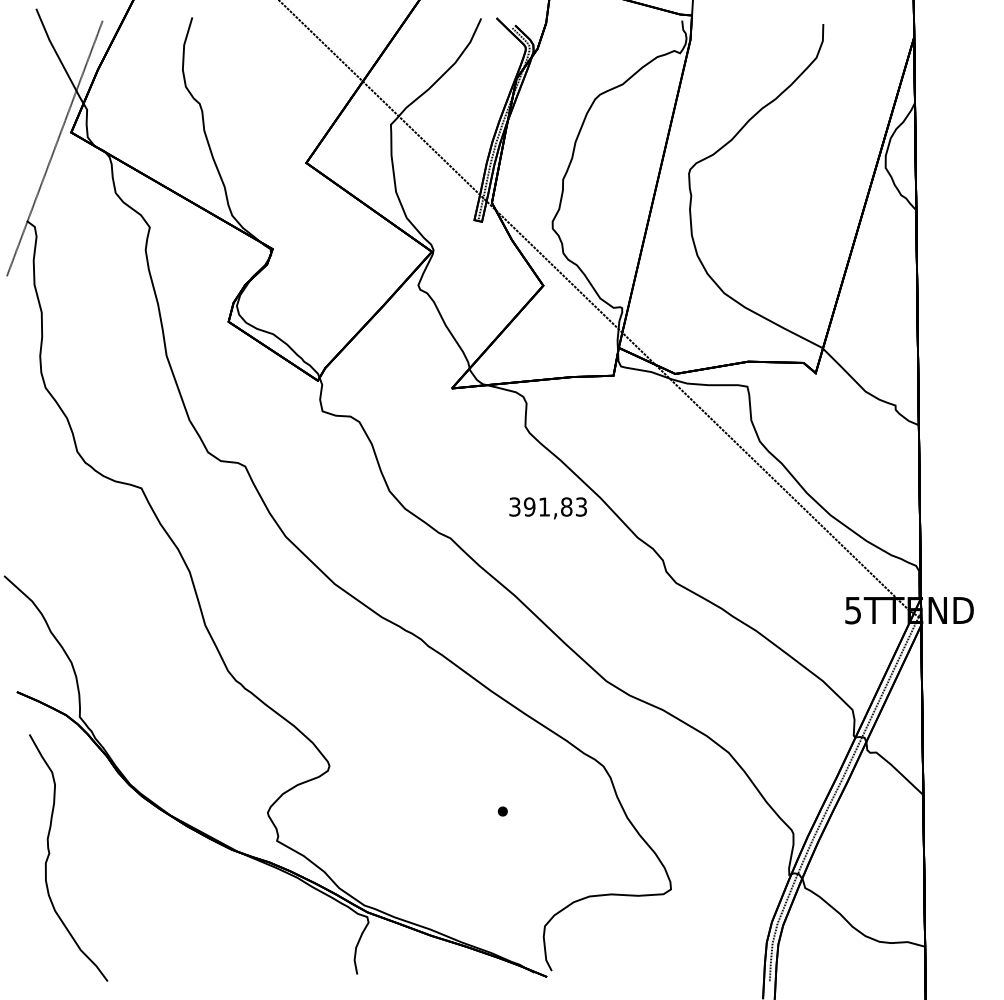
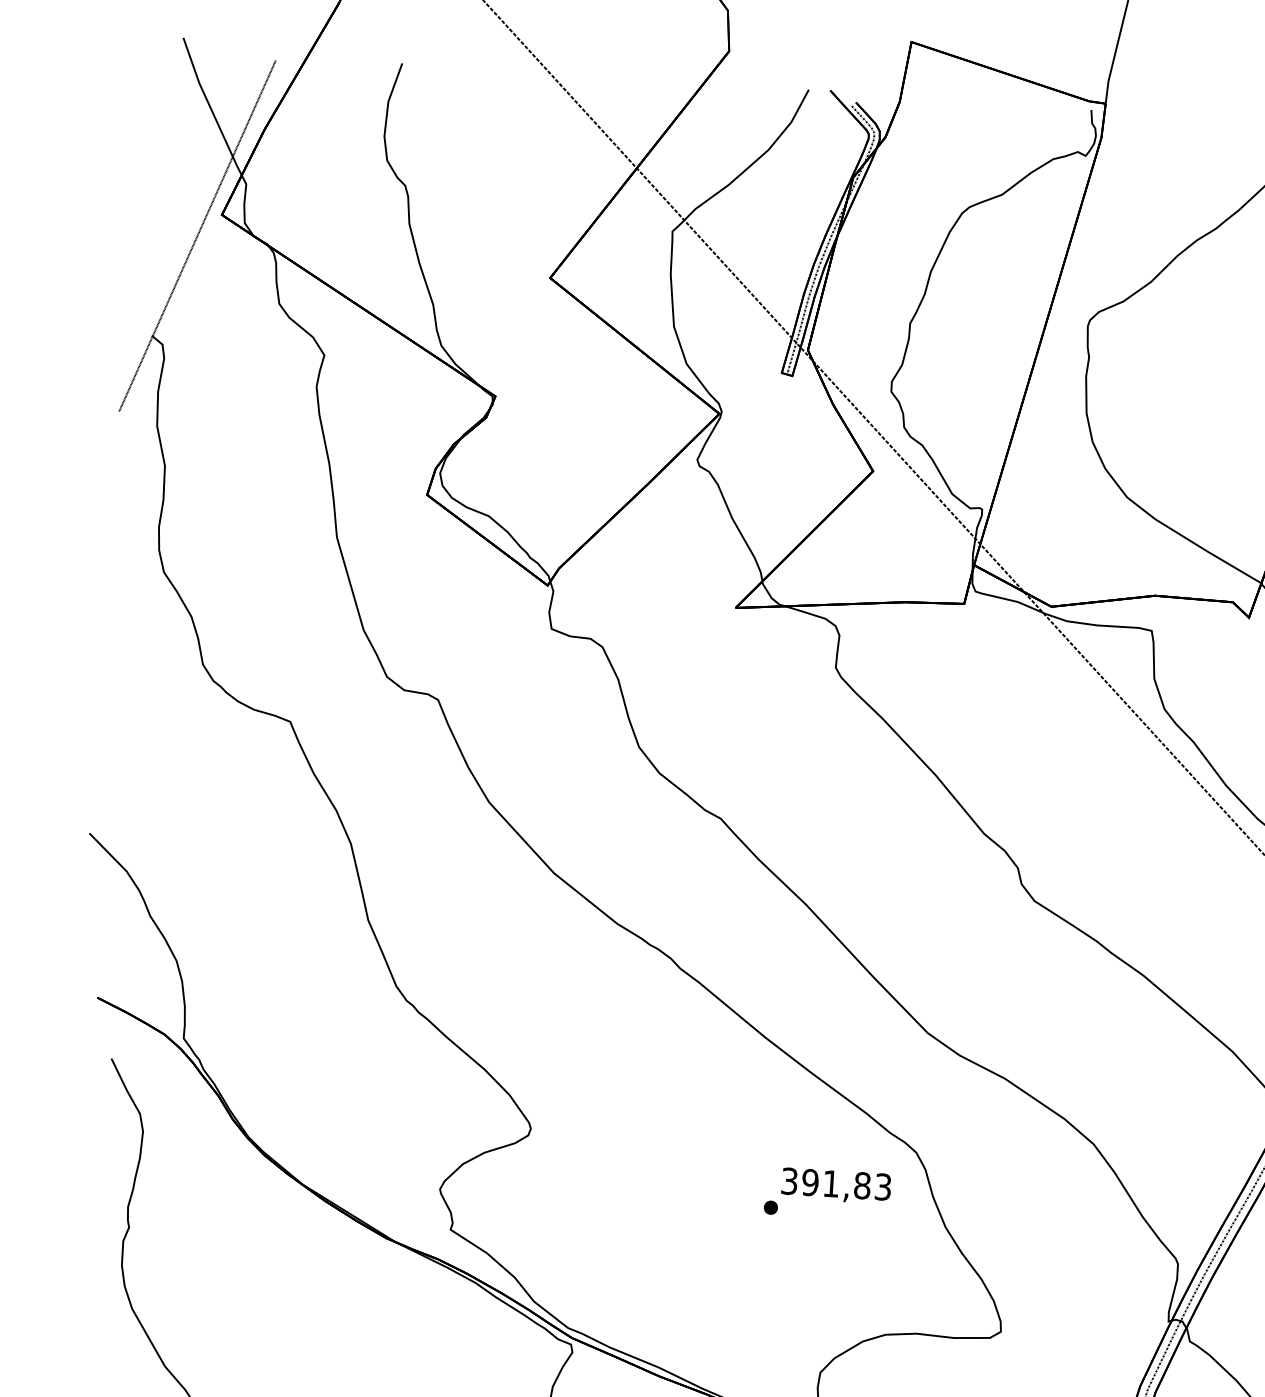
text: (547, 508) -> (835, 1186), moved

